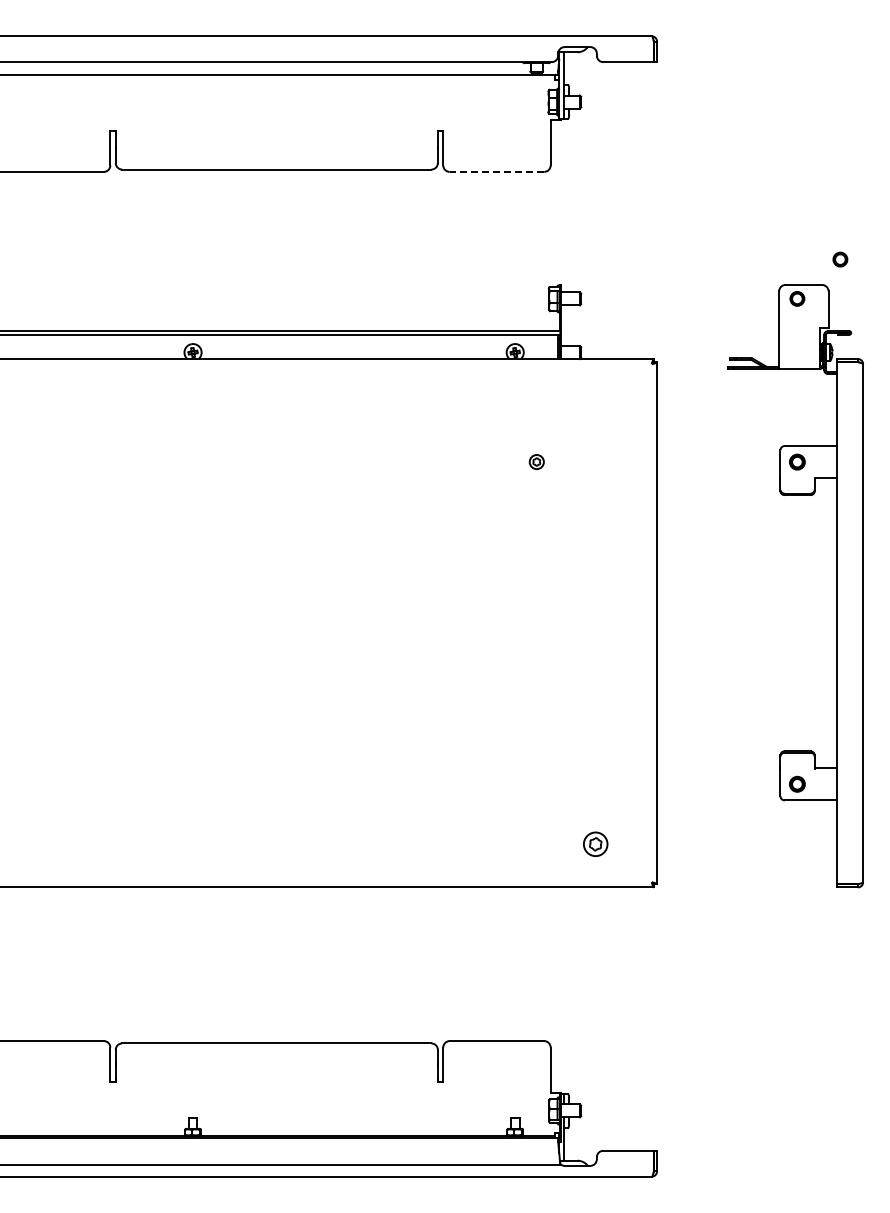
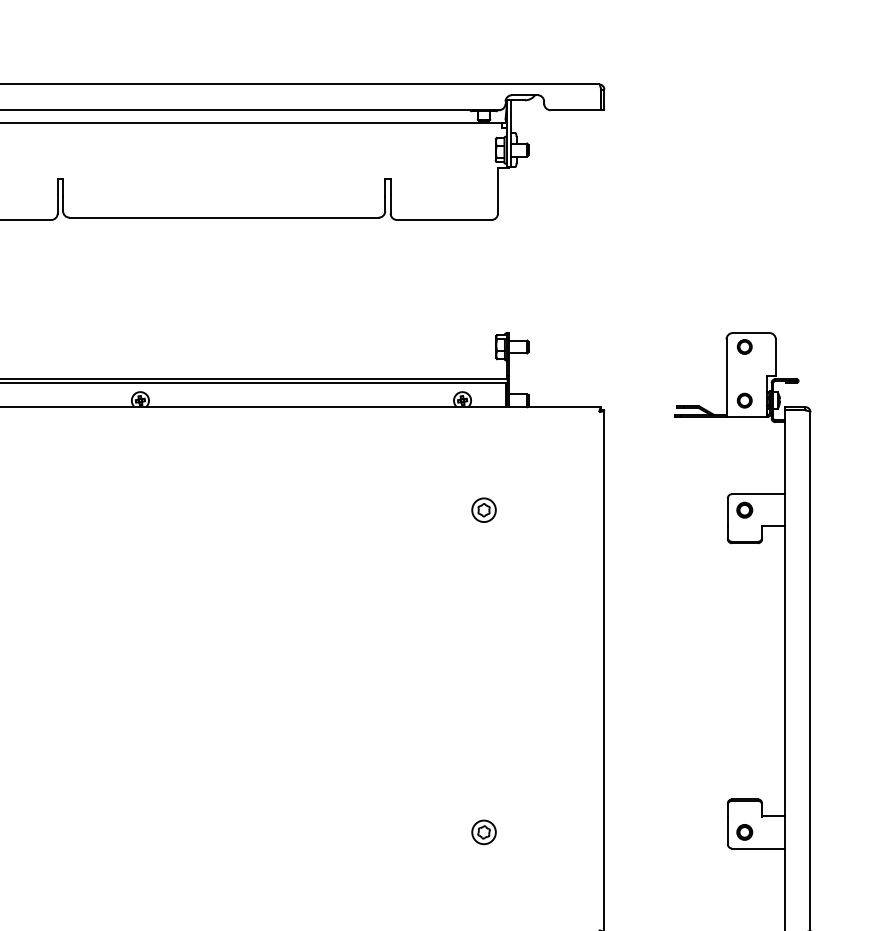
line: (496, 171) -> (443, 219), dashed -> solid
part: (840, 259) -> (744, 400), moved
part: (536, 461) -> (483, 509), size x1.67
part: (595, 843) -> (483, 831), moved

